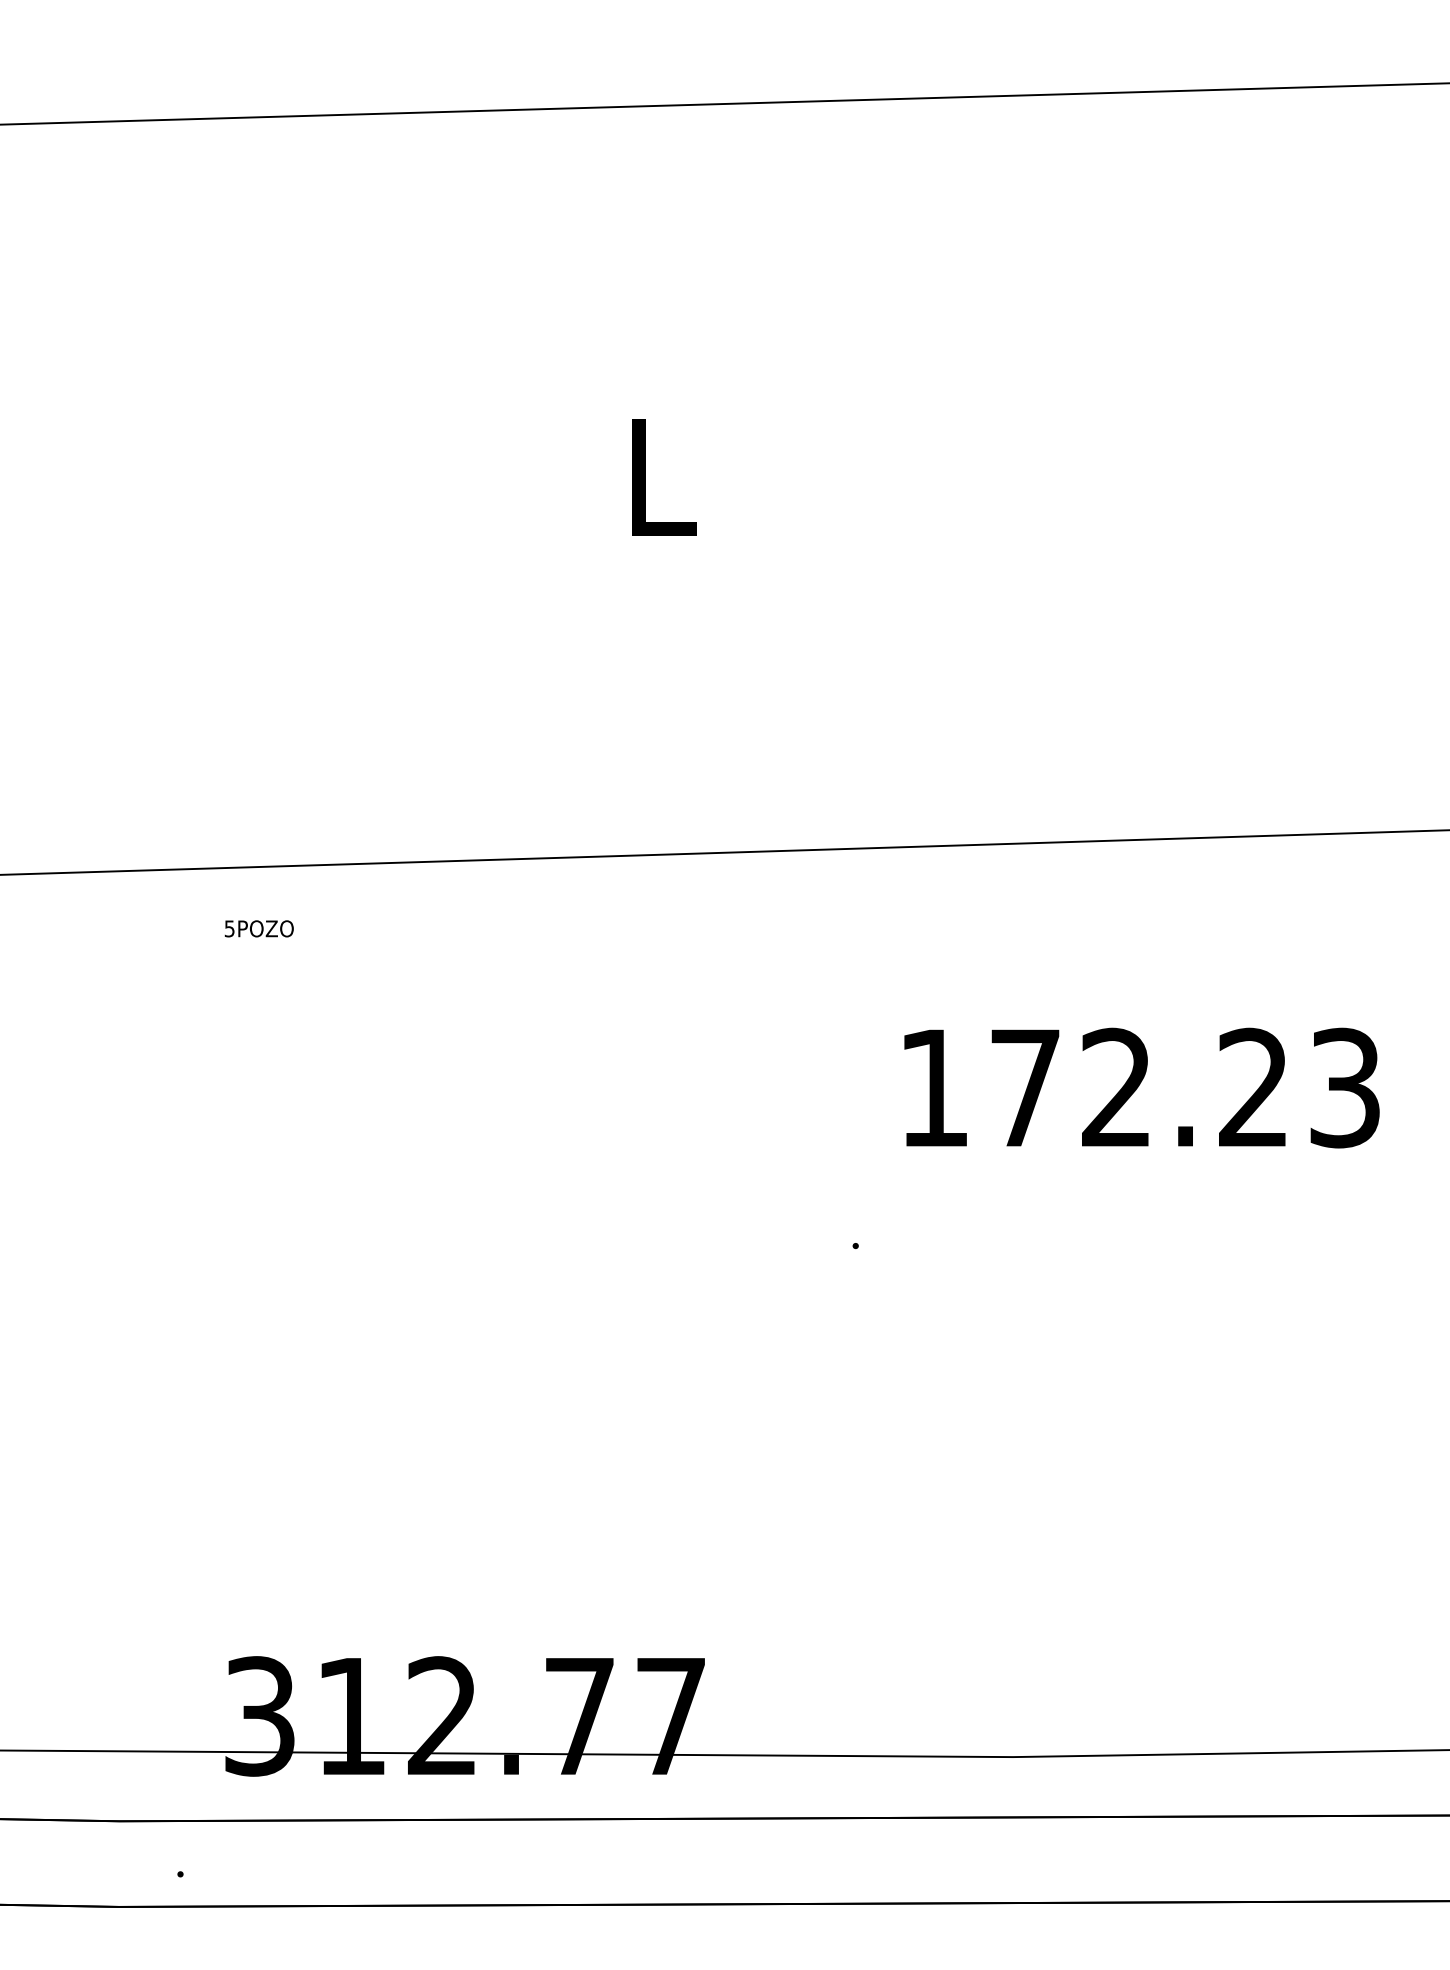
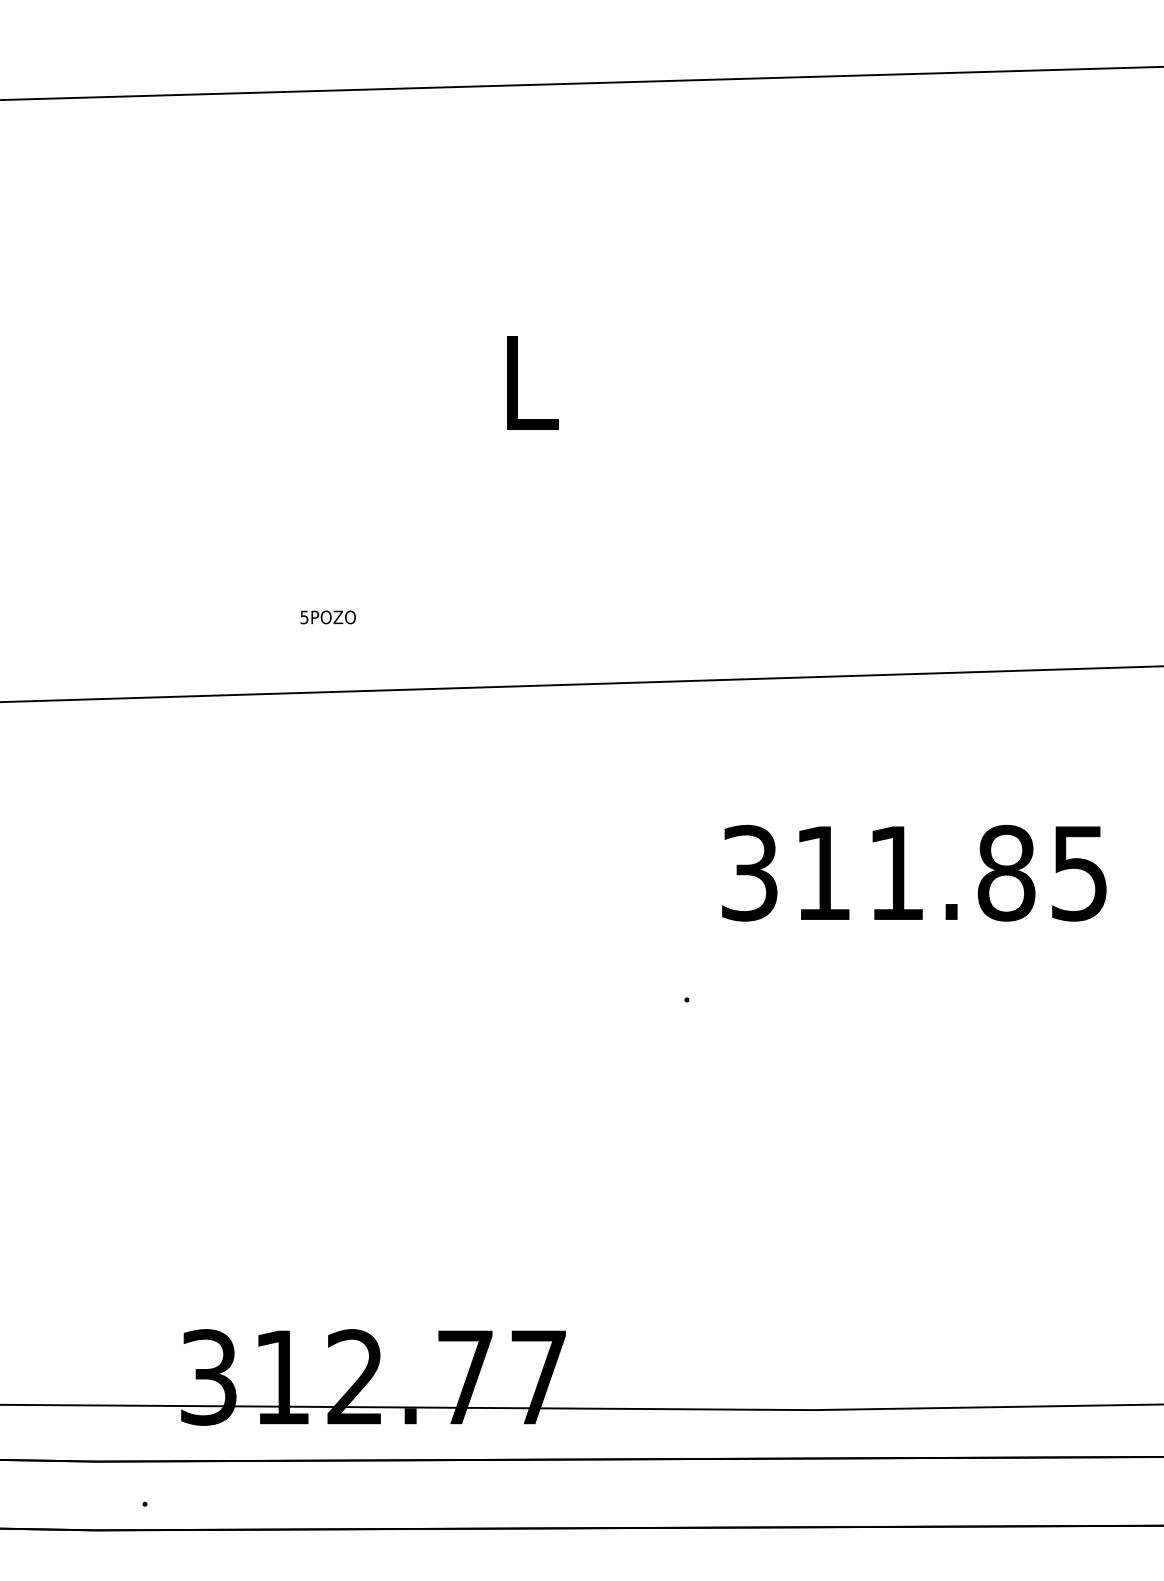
text: (258, 928) -> (327, 617), moved
text: (1139, 1087) -> (914, 872), 172.23 -> 311.85

